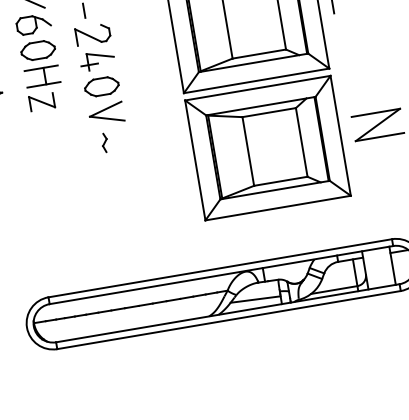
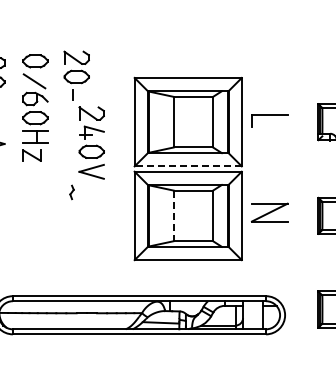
part: (99, 74) -> (91, 142), moved
line: (257, 81) -> (188, 166), solid -> dashed
line: (248, 152) -> (173, 216), solid -> dashed

